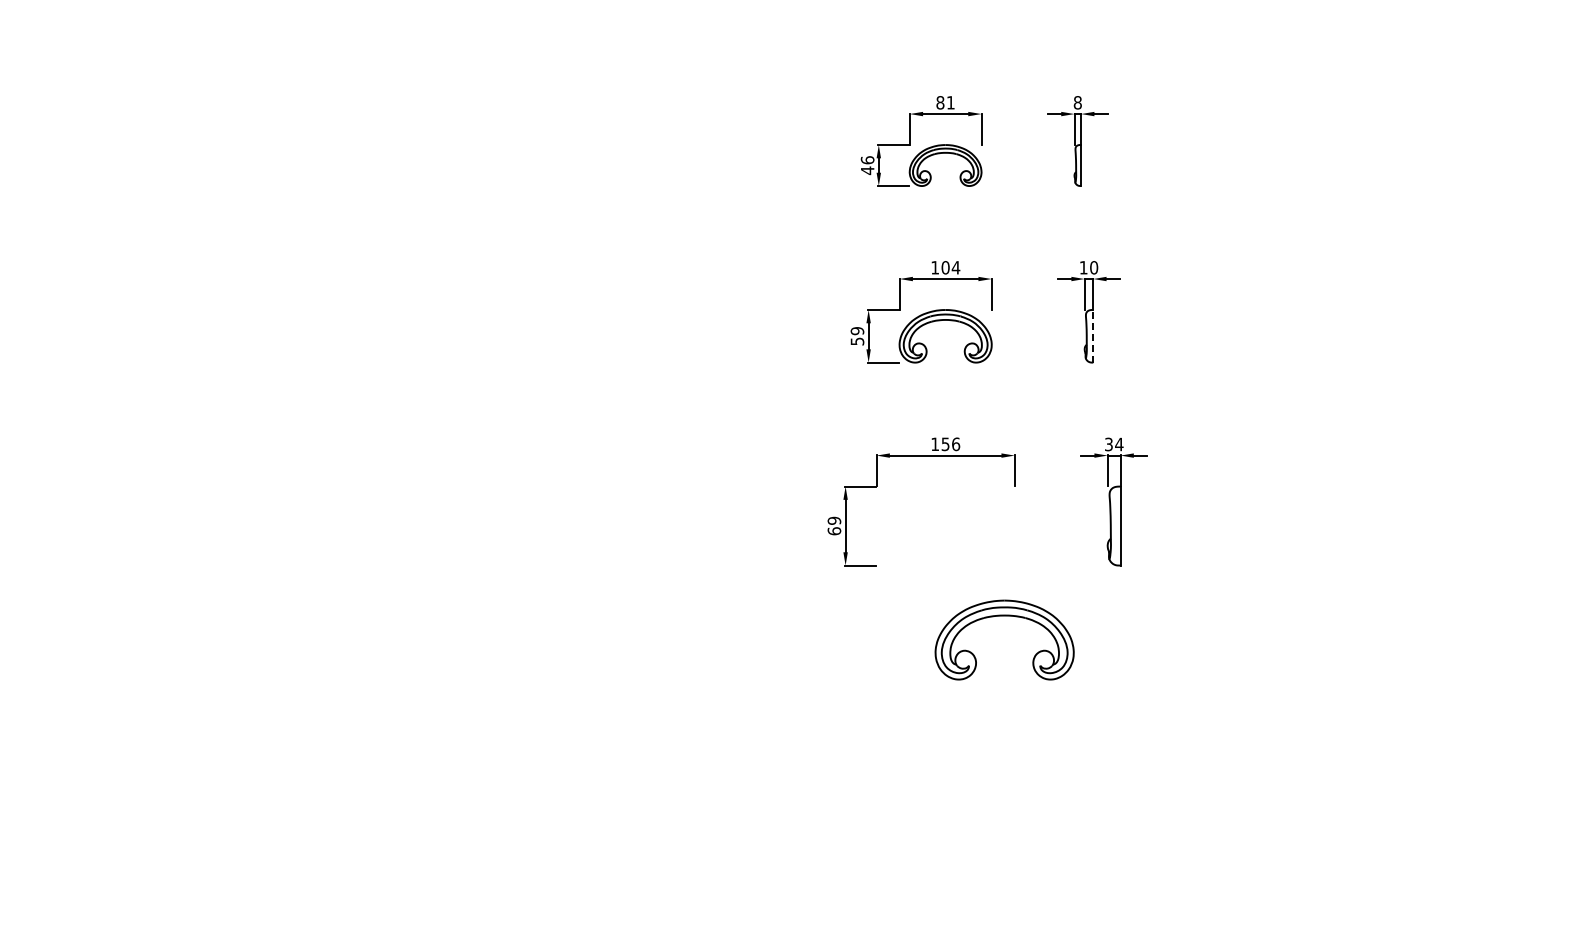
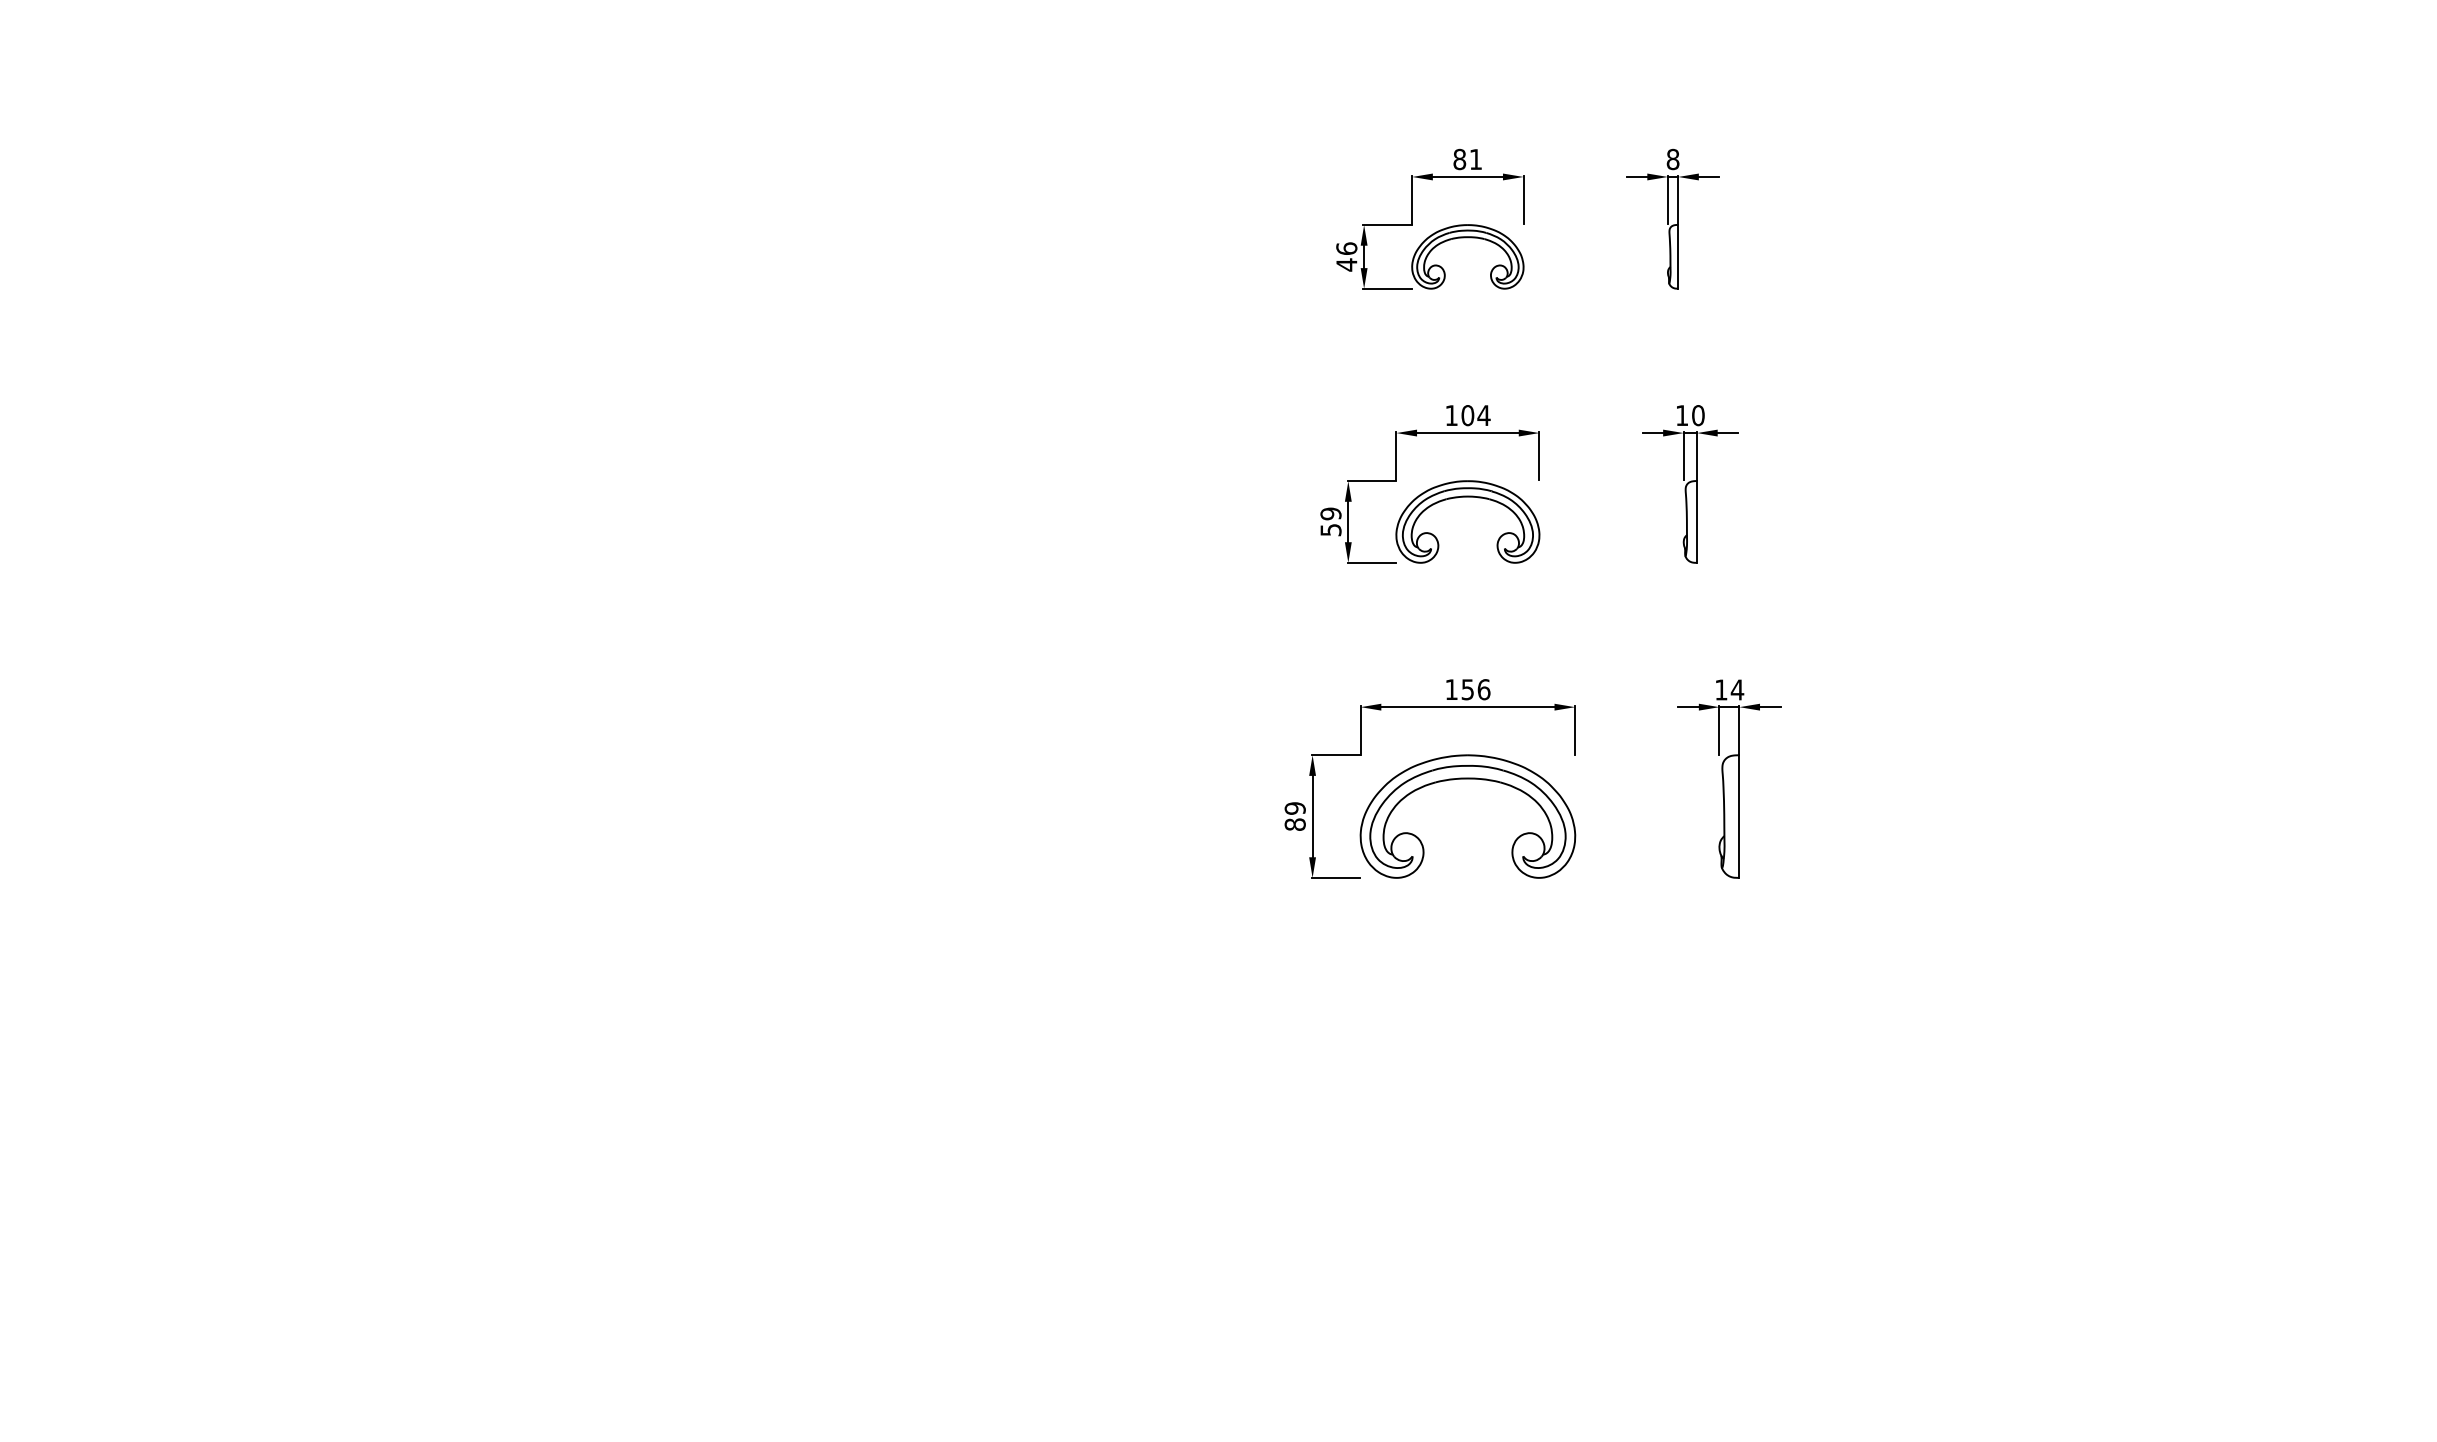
line: (1093, 335) -> (1697, 520), dashed -> solid
text: (1108, 444) -> (1720, 689), 34 -> 14
text: (834, 531) -> (1295, 825), 69 -> 89
part: (1004, 616) -> (1467, 779), moved

